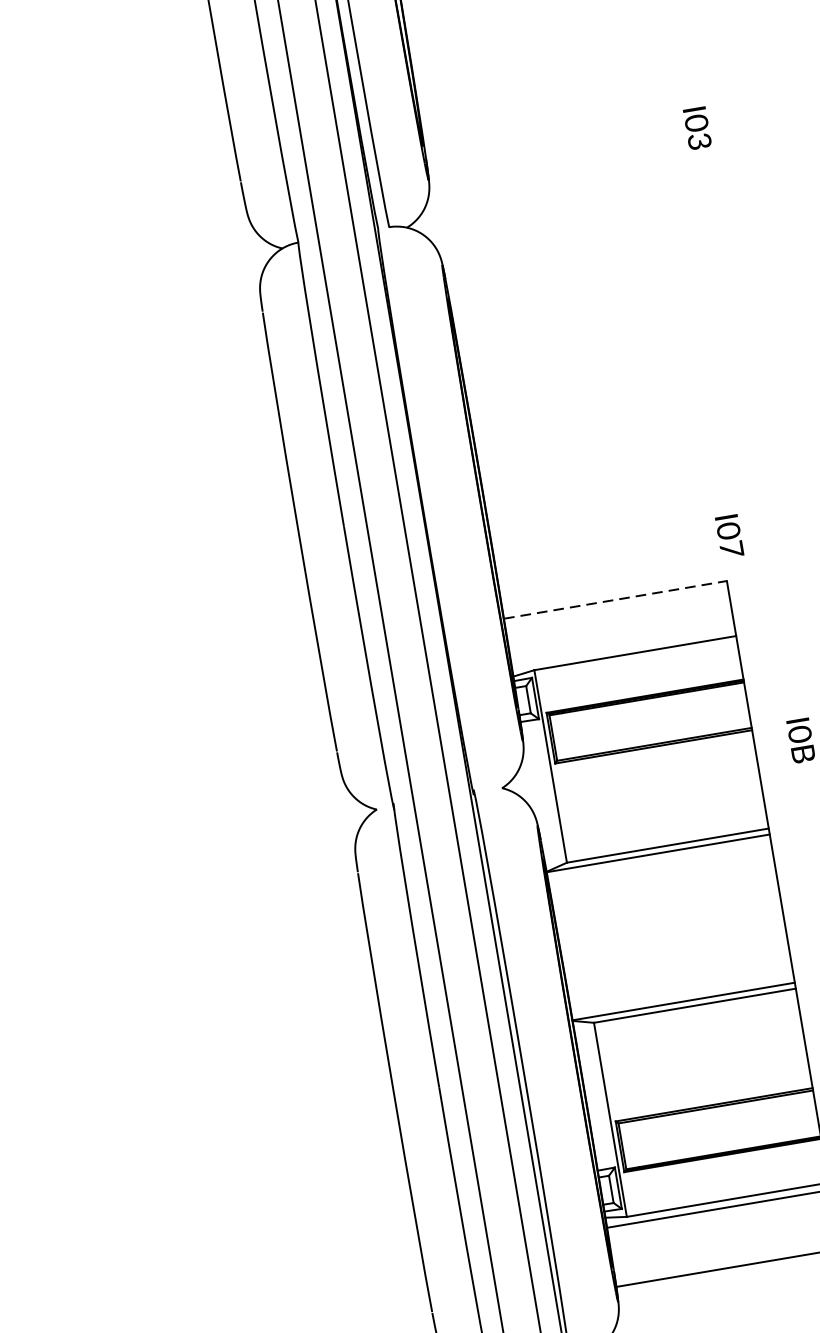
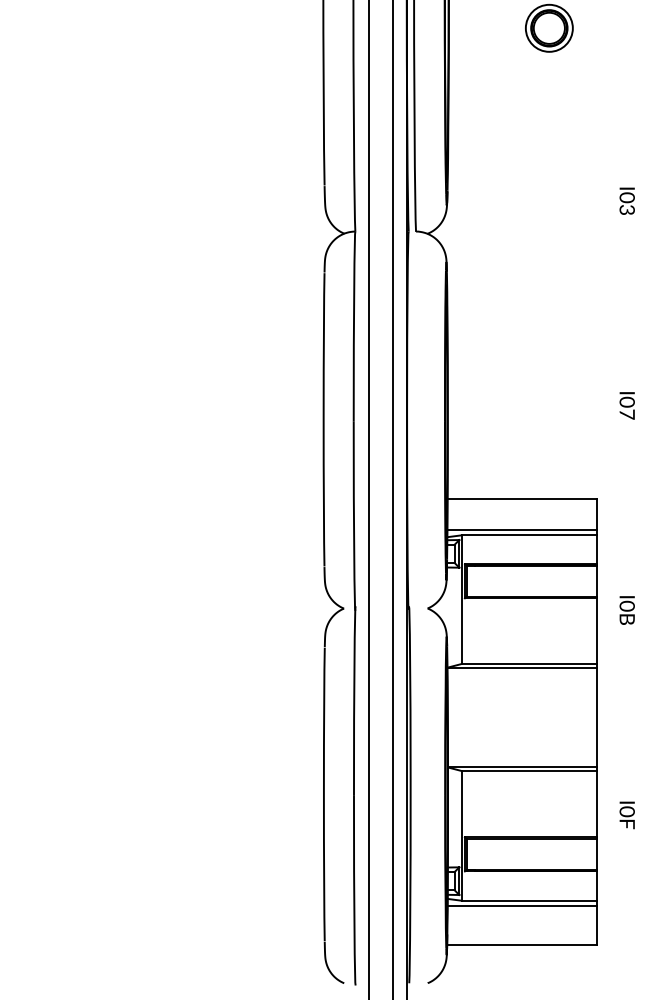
text: (728, 536) -> (626, 405), moved
line: (616, 599) -> (522, 498), dashed -> solid
line: (622, 647) -> (521, 530), added

